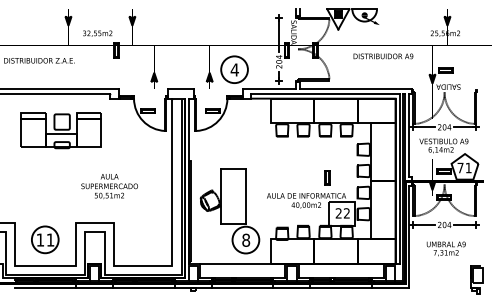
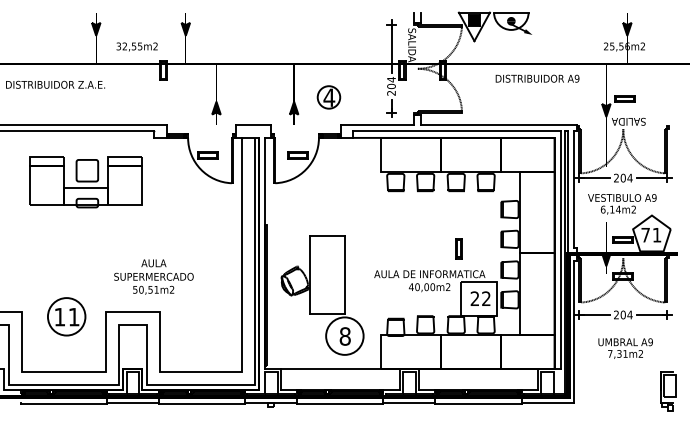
circle: (234, 69) -> (328, 97), size x0.6
text: (109, 186) -> (153, 276), moved
part: (45, 239) -> (66, 316), moved

